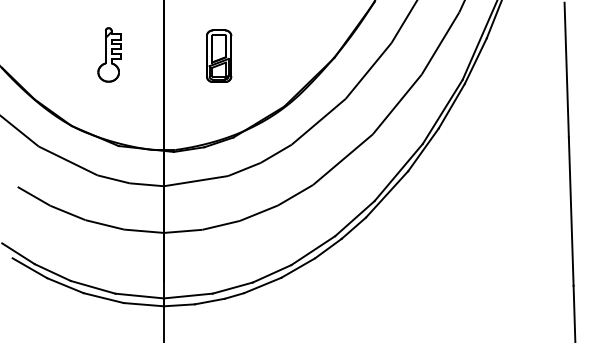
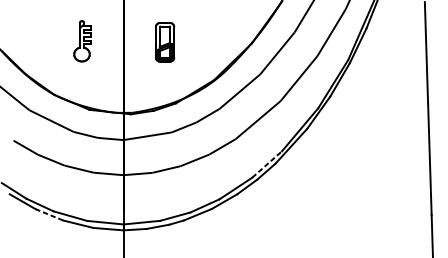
line: (355, 218) -> (267, 164), solid -> dashed
line: (65, 285) -> (49, 214), solid -> dashed

